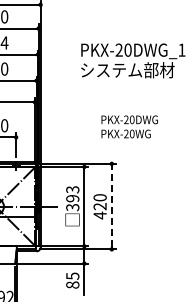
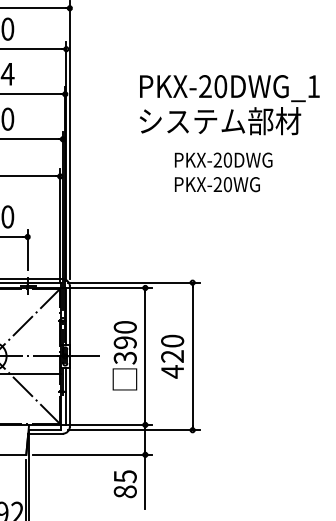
text: (129, 126) -> (223, 171), moved
text: (72, 189) -> (124, 326), 393 -> 390
line: (111, 206) -> (192, 356), dashed -> solid

